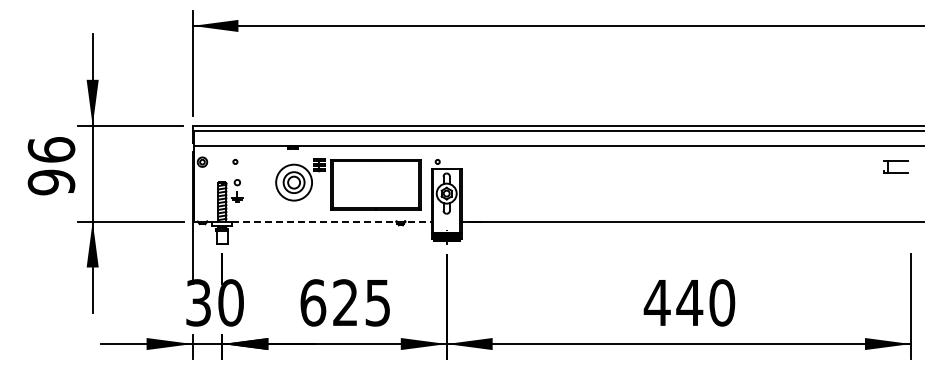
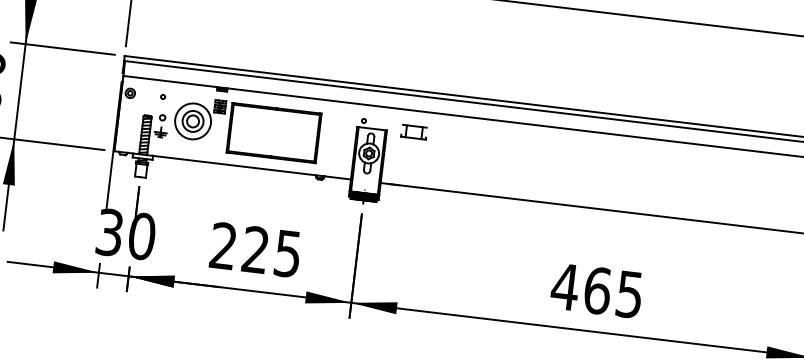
part: (488, 166) -> (413, 131), added
part: (348, 184) -> (246, 129), moved
line: (332, 221) -> (252, 167), dashed -> solid
text: (313, 302) -> (223, 245), 625 -> 225
text: (705, 302) -> (613, 292), 440 -> 465

